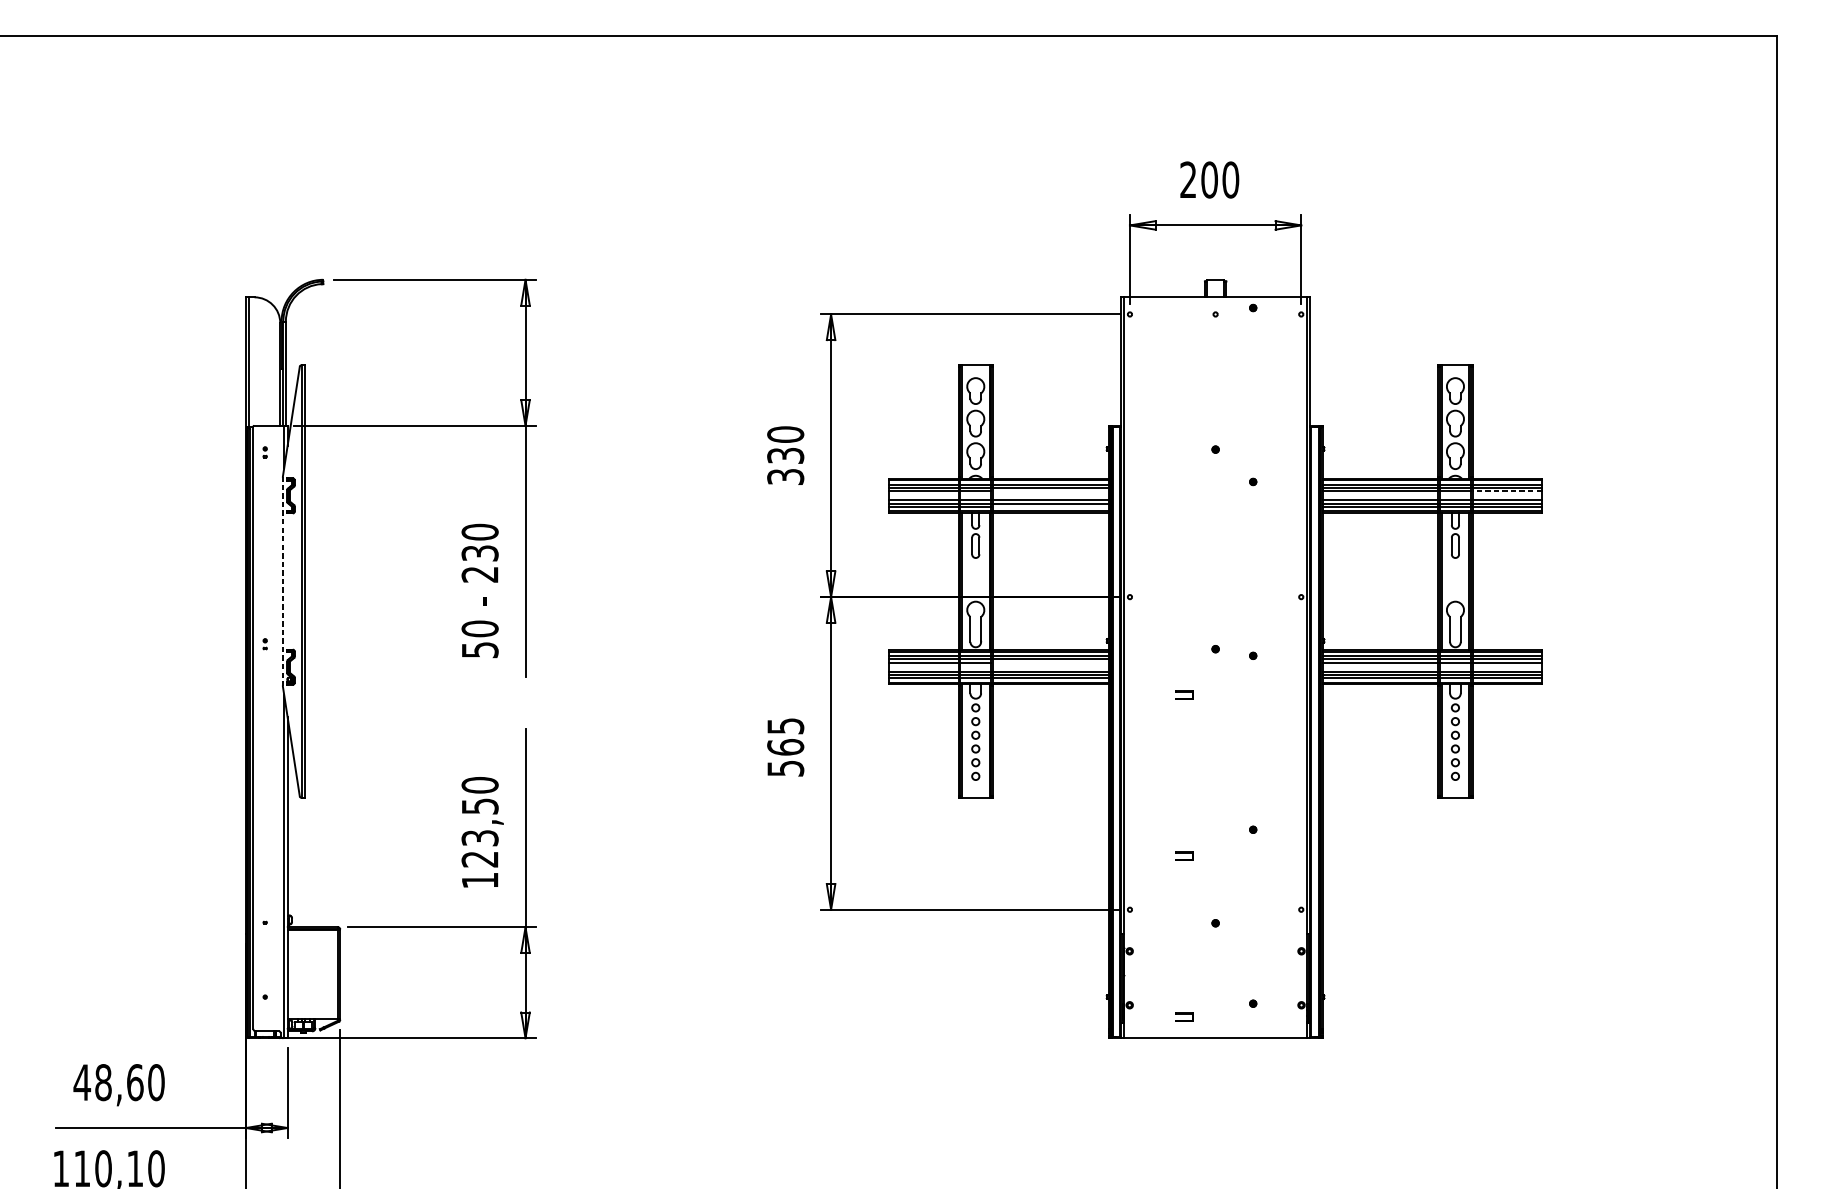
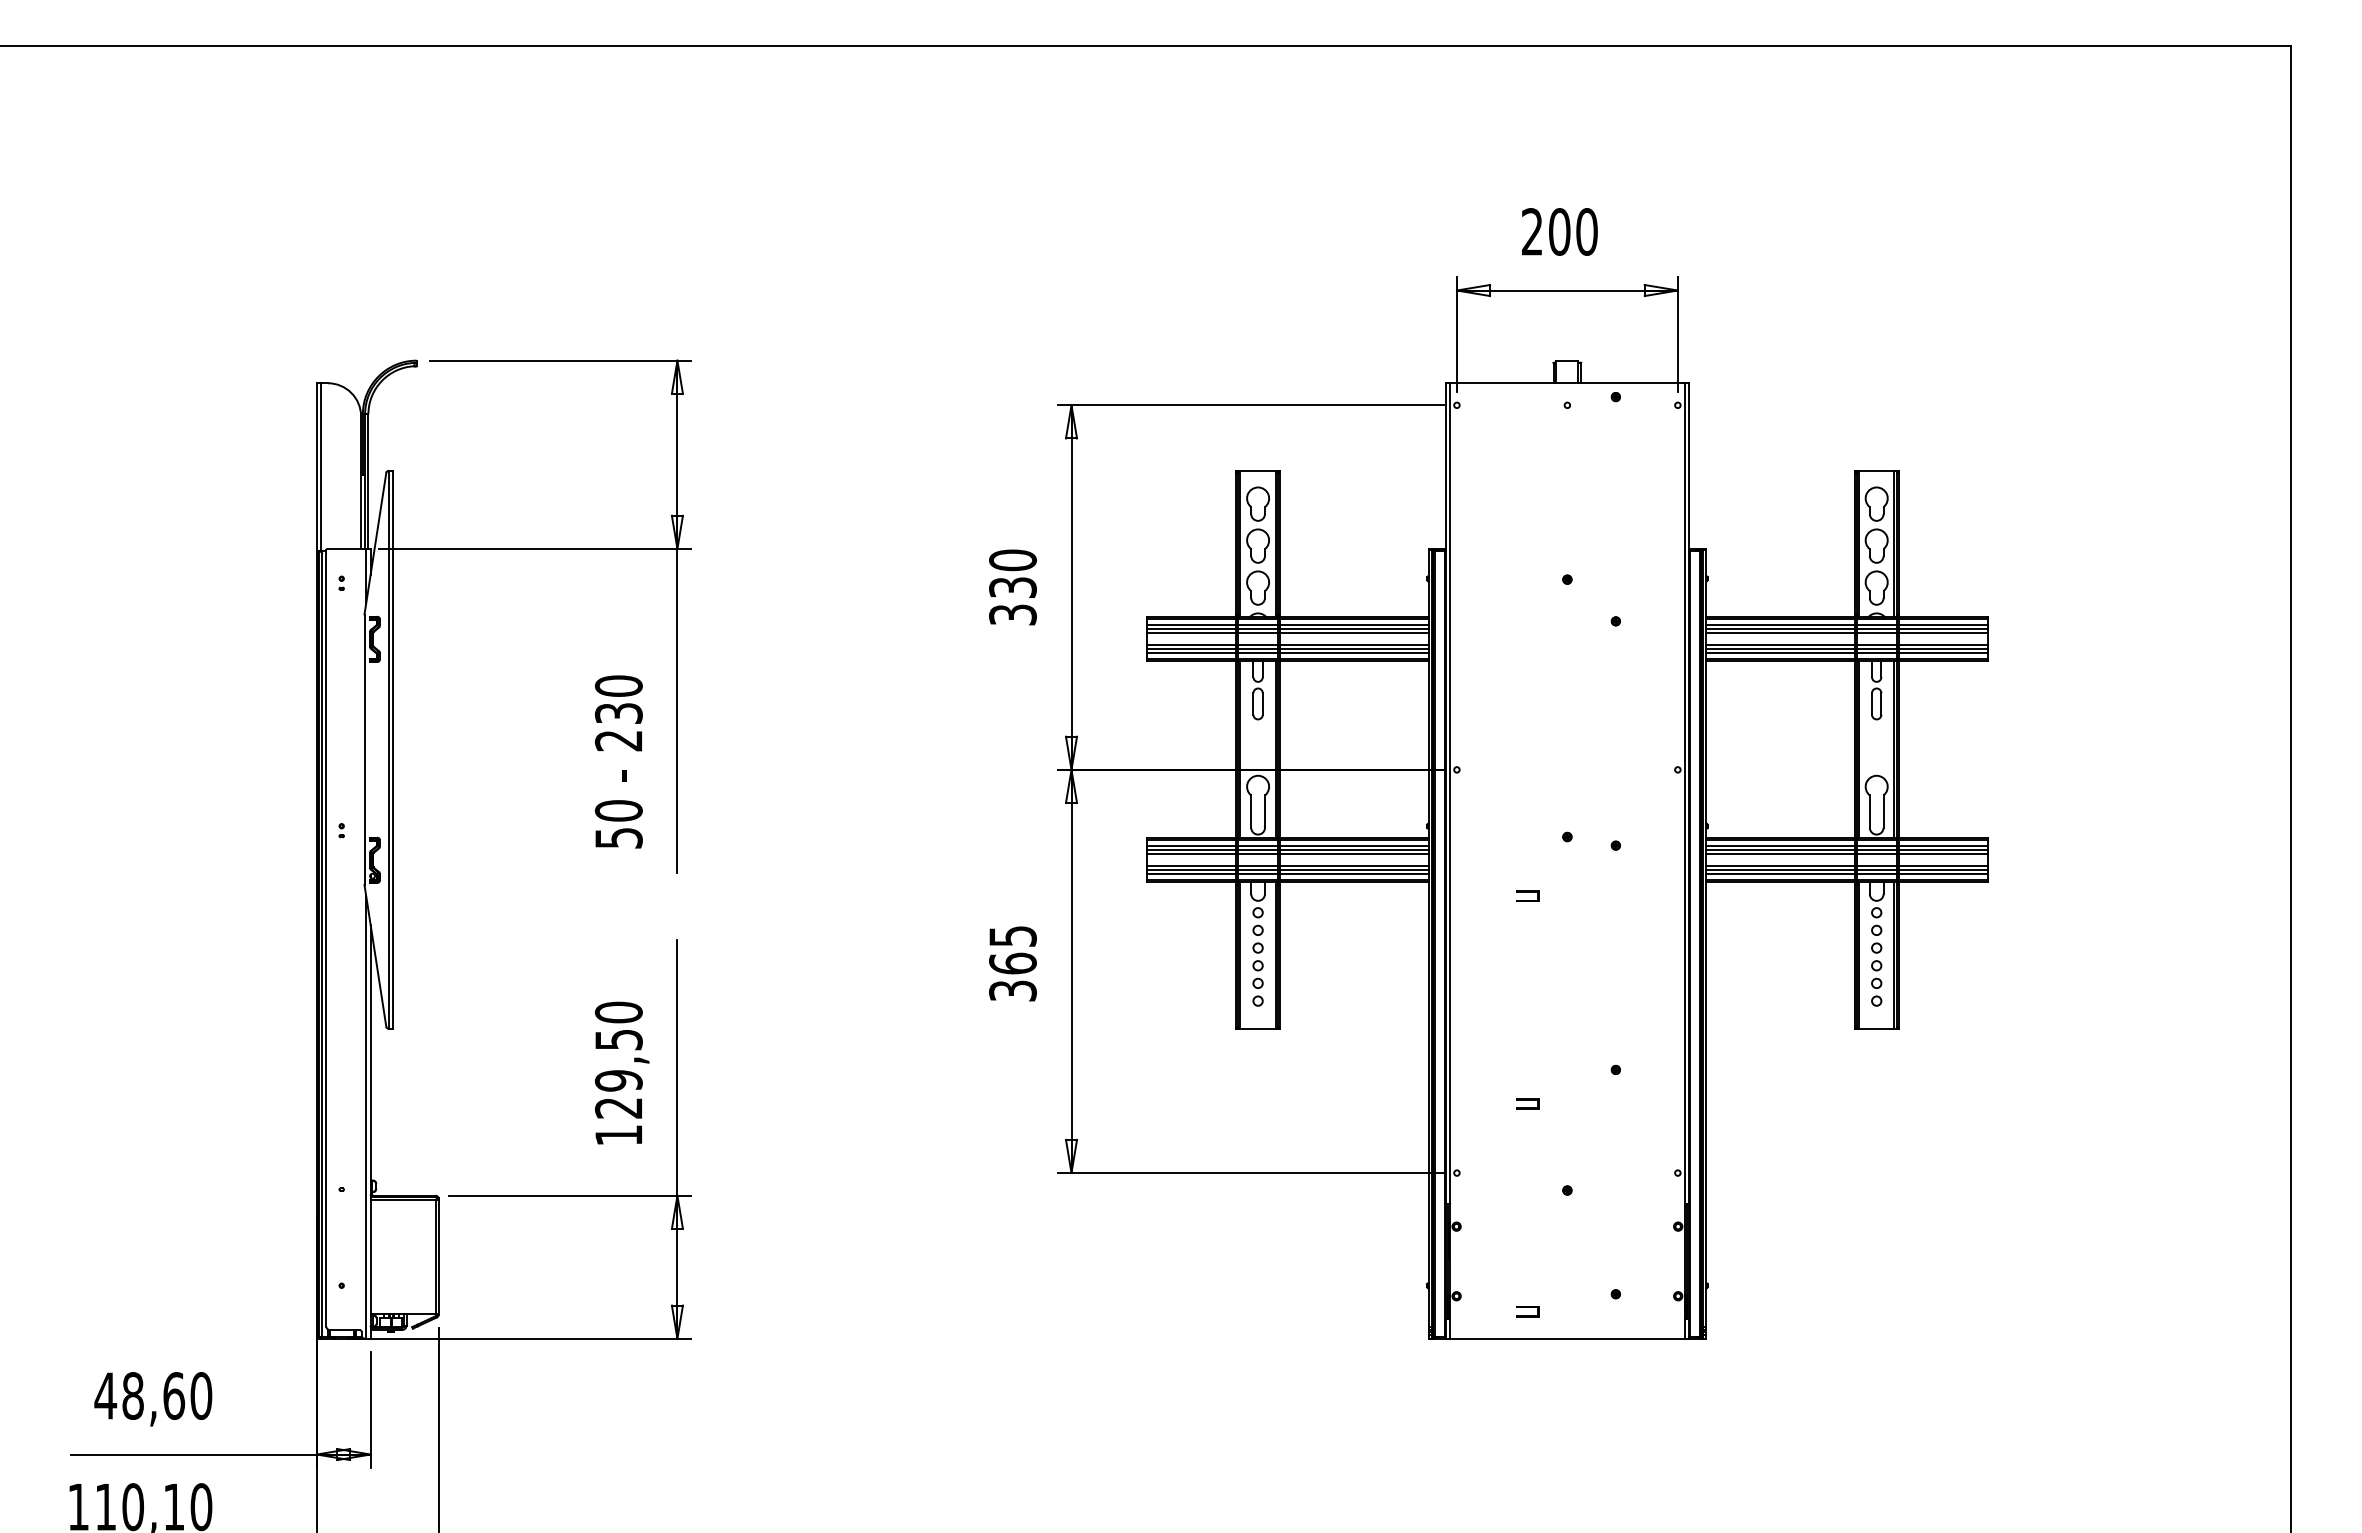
line: (1050, 491) -> (1354, 633), added
line: (1507, 491) -> (1943, 633), dashed -> solid
line: (1050, 506) -> (1354, 653), added
line: (282, 581) -> (364, 749), dashed -> solid
line: (1050, 662) -> (1354, 854), added
text: (785, 768) -> (1012, 990), 565 -> 365
text: (479, 837) -> (618, 1080), 123,50 -> 129,50

